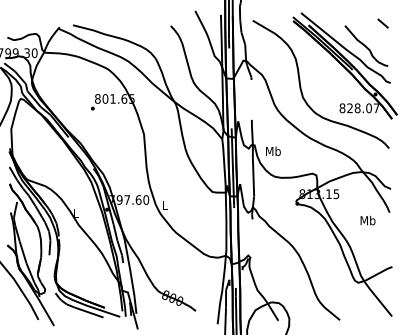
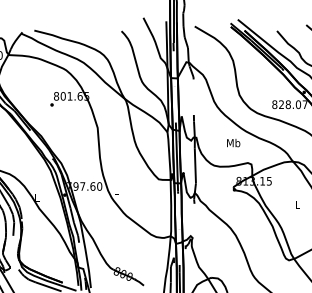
text: (273, 150) -> (233, 142), moved
text: (367, 220) -> (297, 204), Mb -> L

